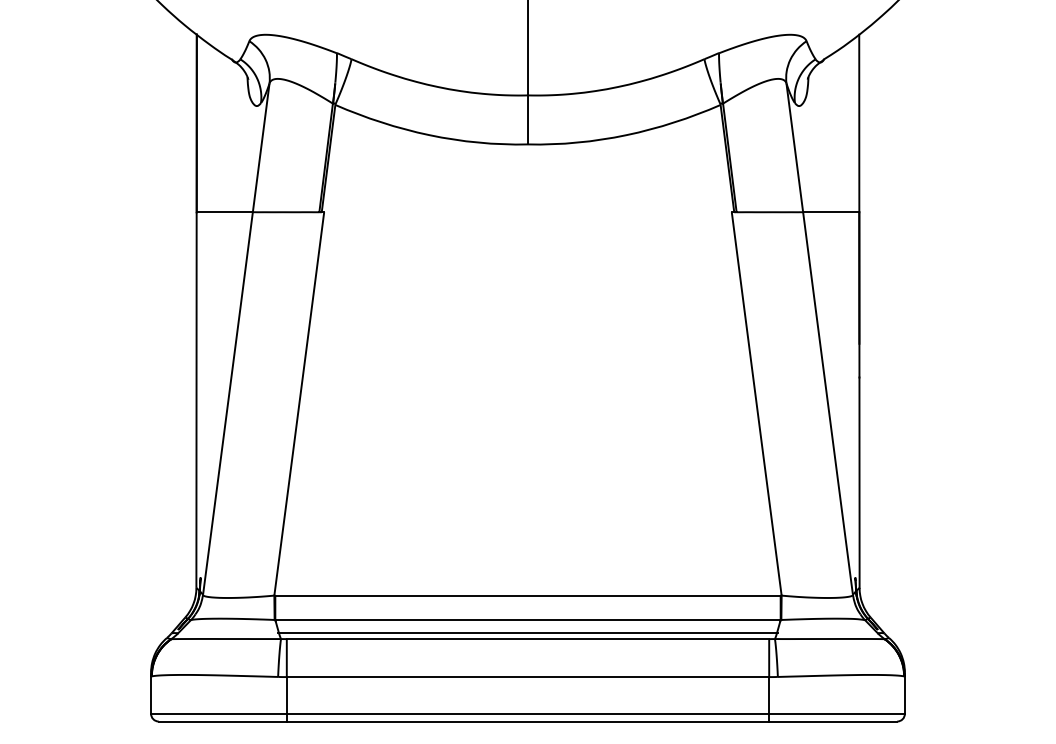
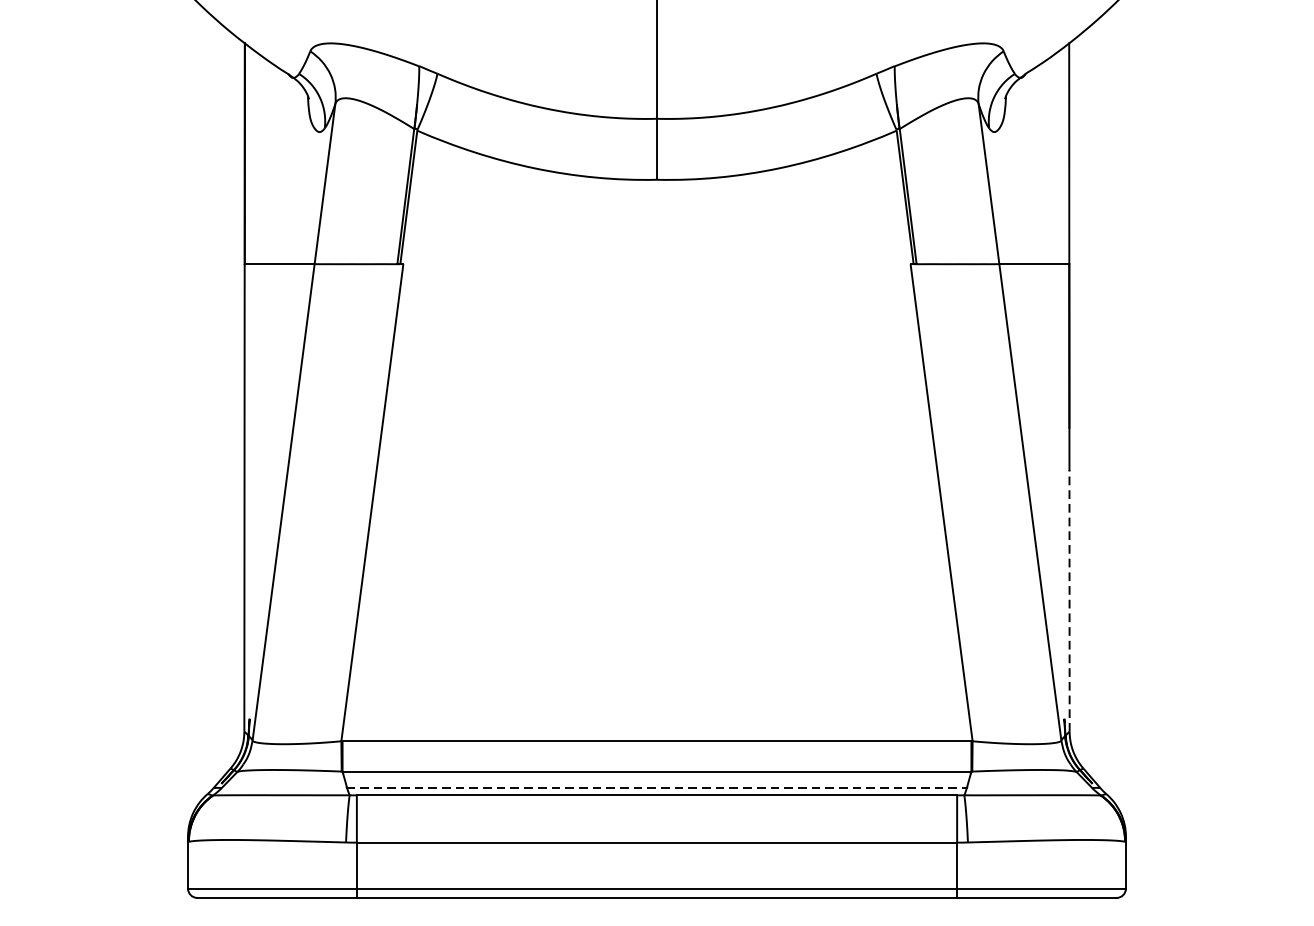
line: (859, 482) -> (1069, 600), solid -> dashed
line: (528, 633) -> (657, 788), solid -> dashed

